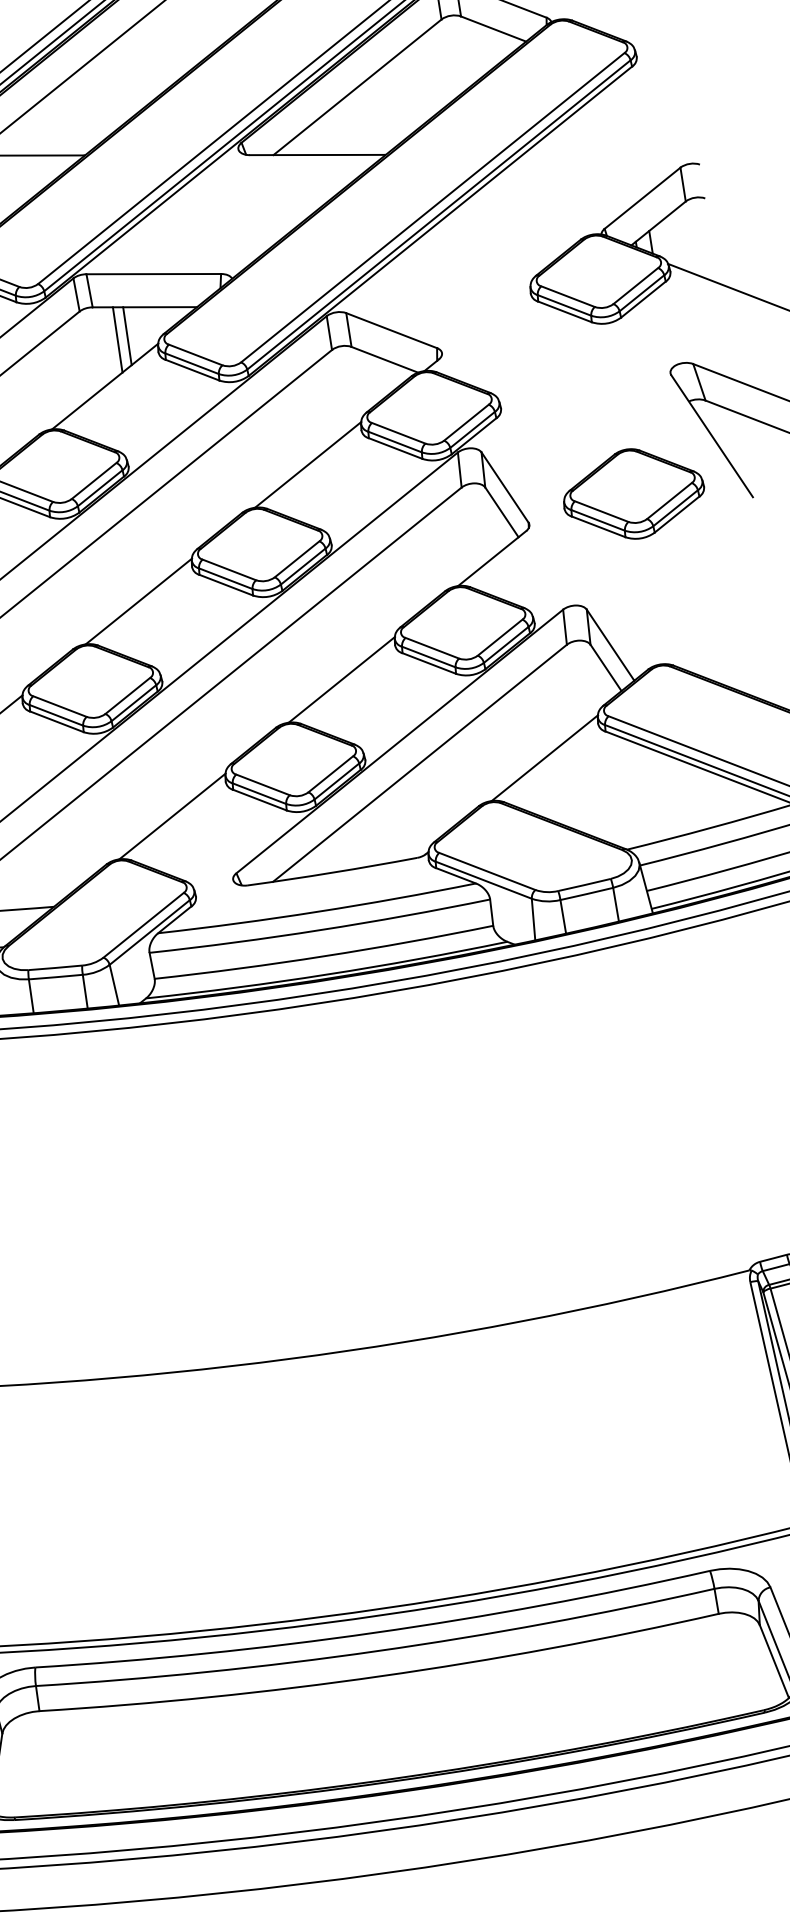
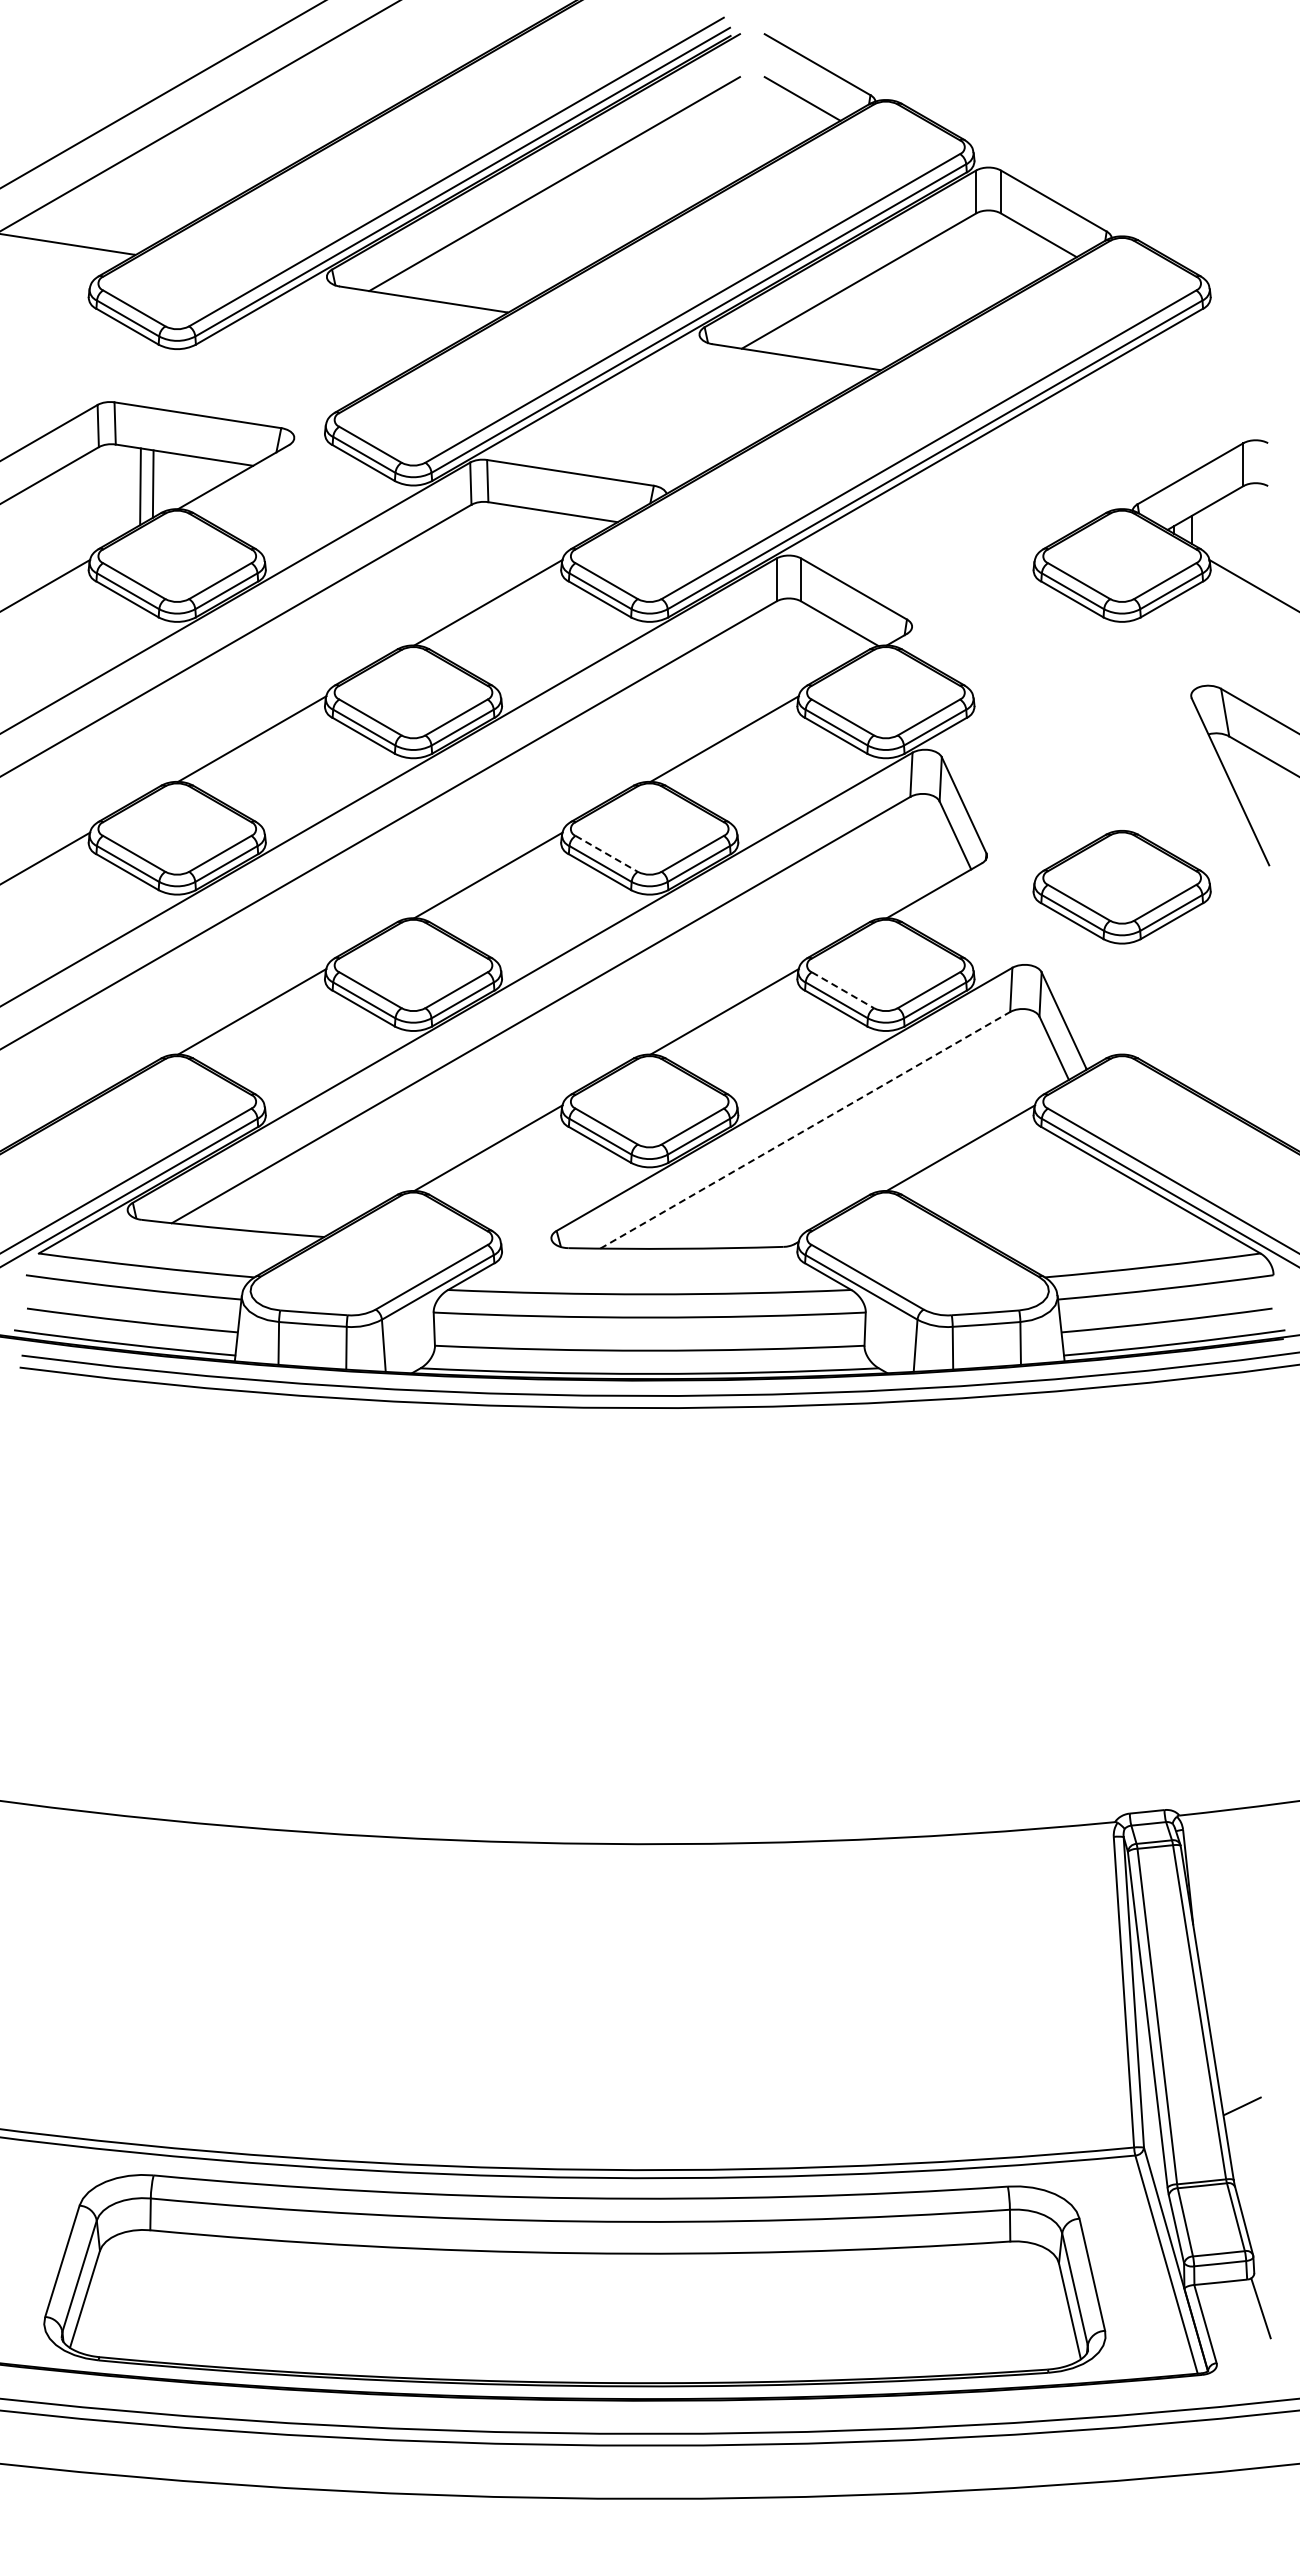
line: (127, 336) -> (525, 544), removed
line: (117, 340) -> (512, 547), removed
part: (633, 494) -> (1121, 887), moved
line: (229, 569) -> (606, 853), solid -> dashed
line: (432, 648) -> (842, 990), solid -> dashed
line: (420, 763) -> (805, 1130), solid -> dashed

